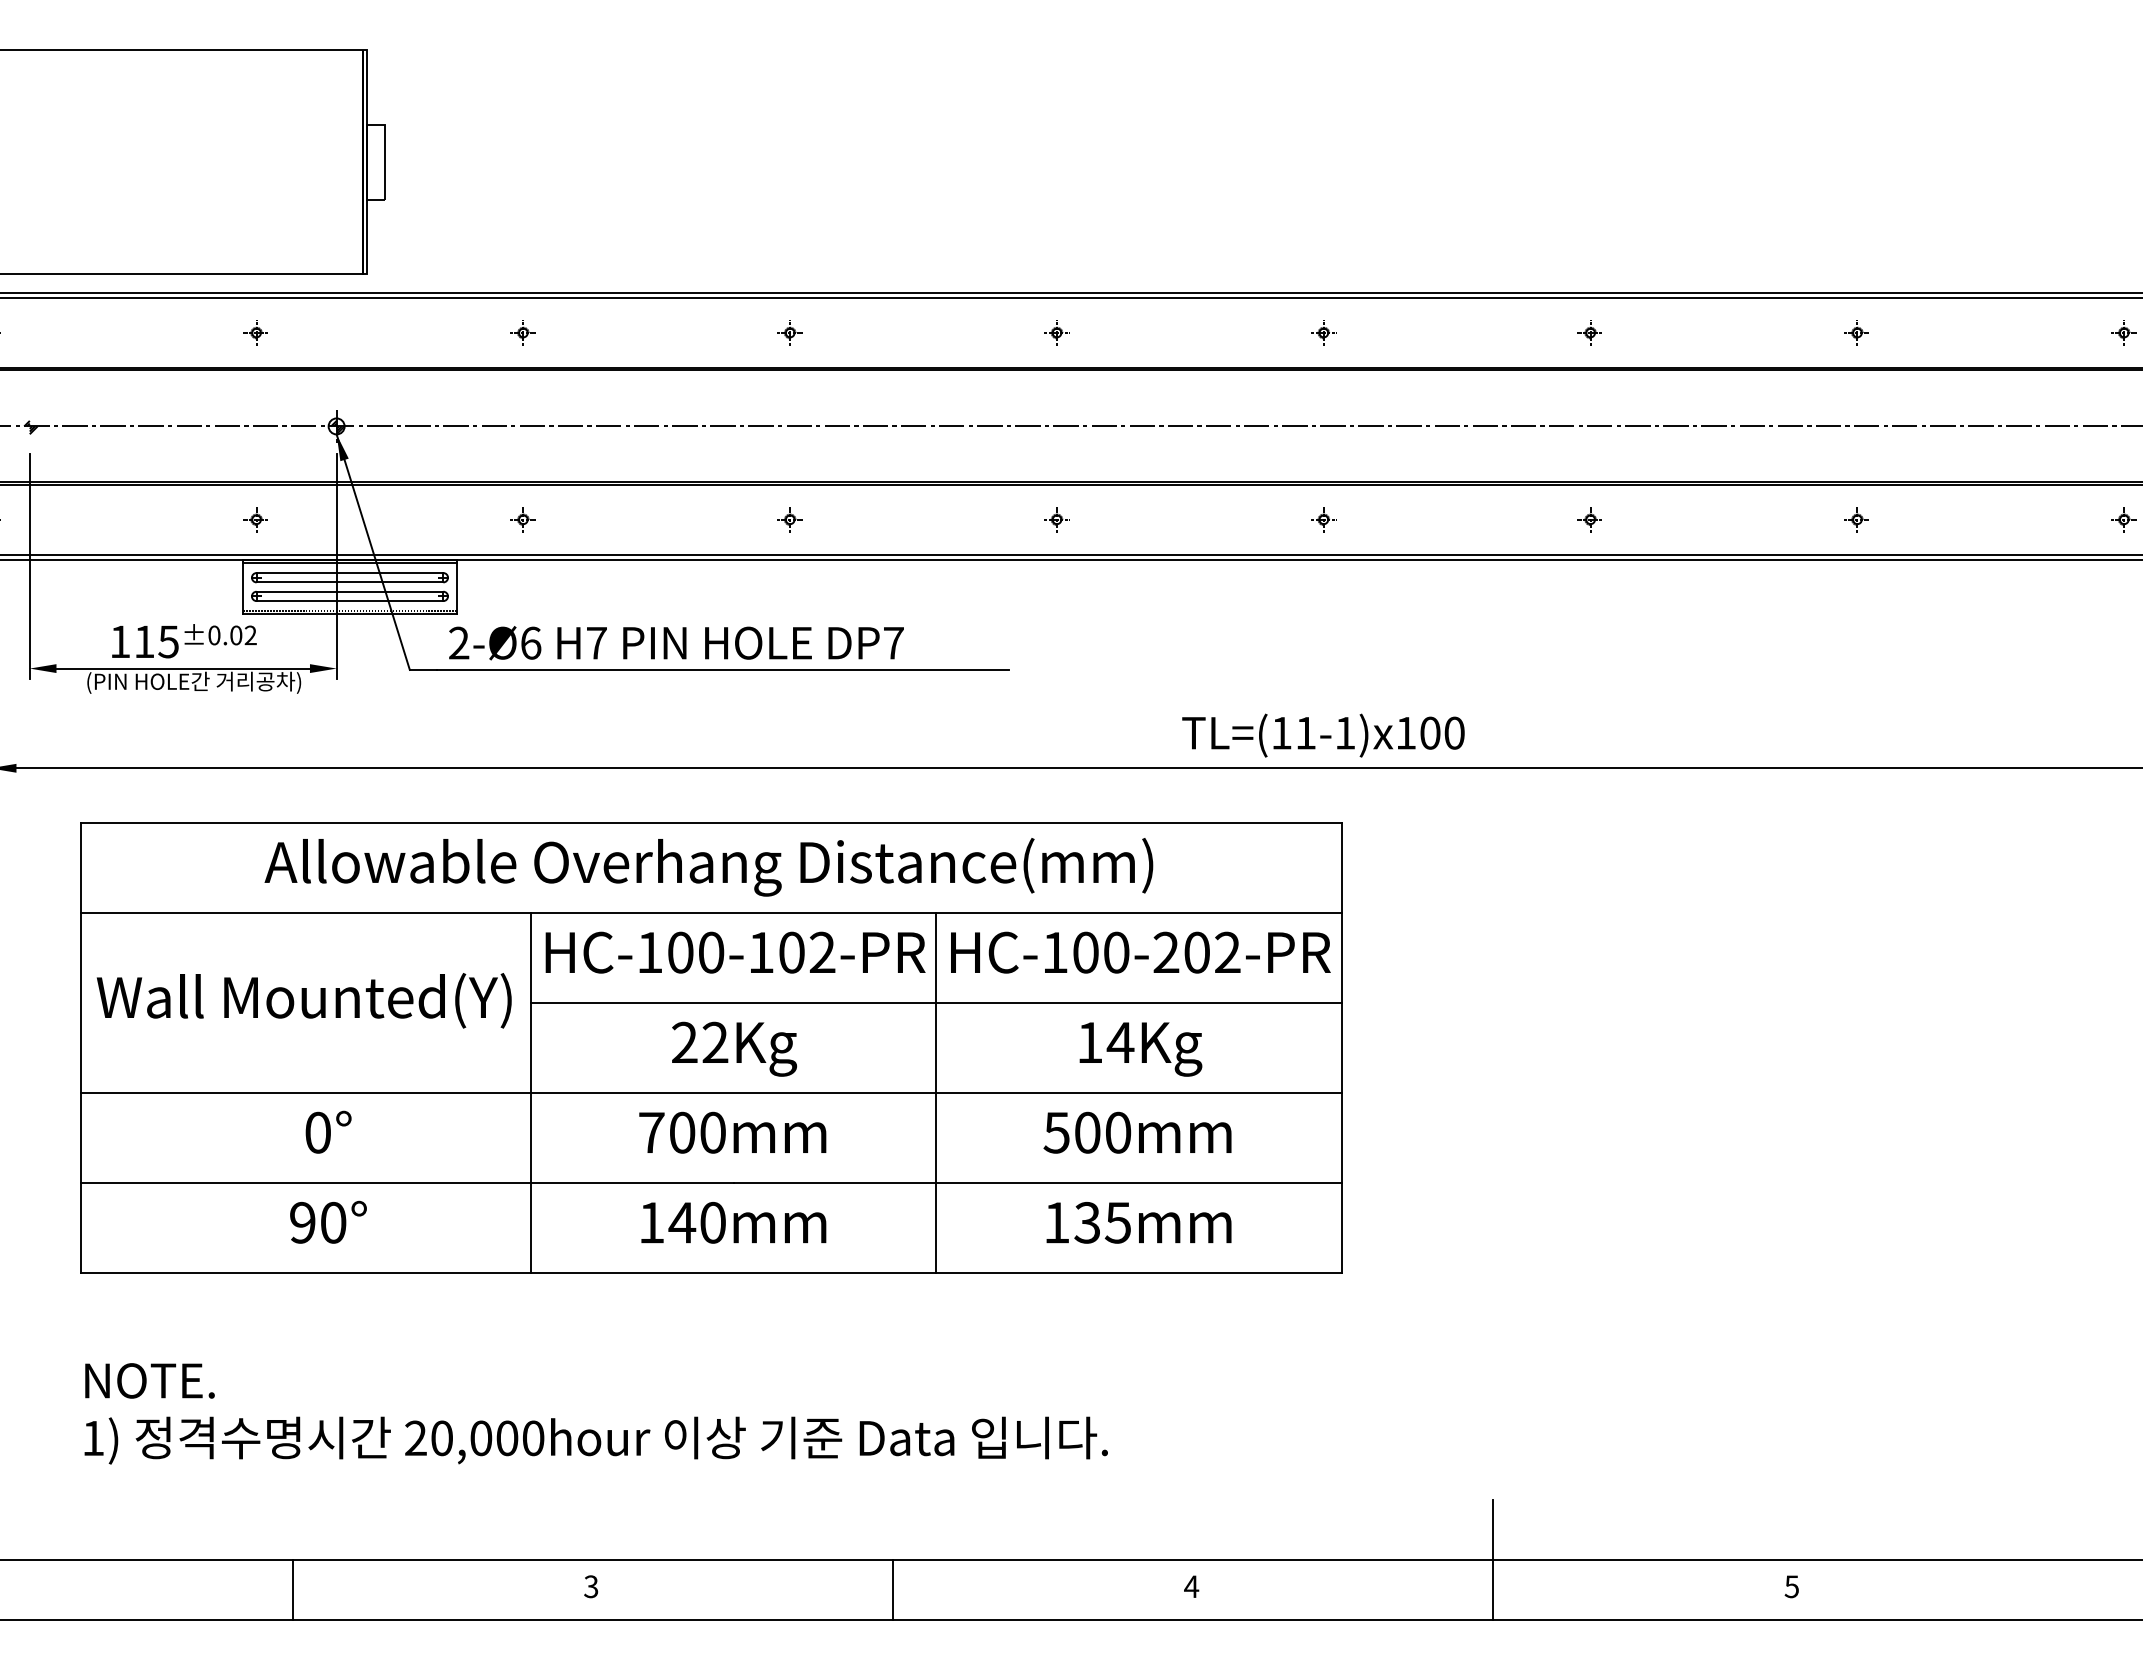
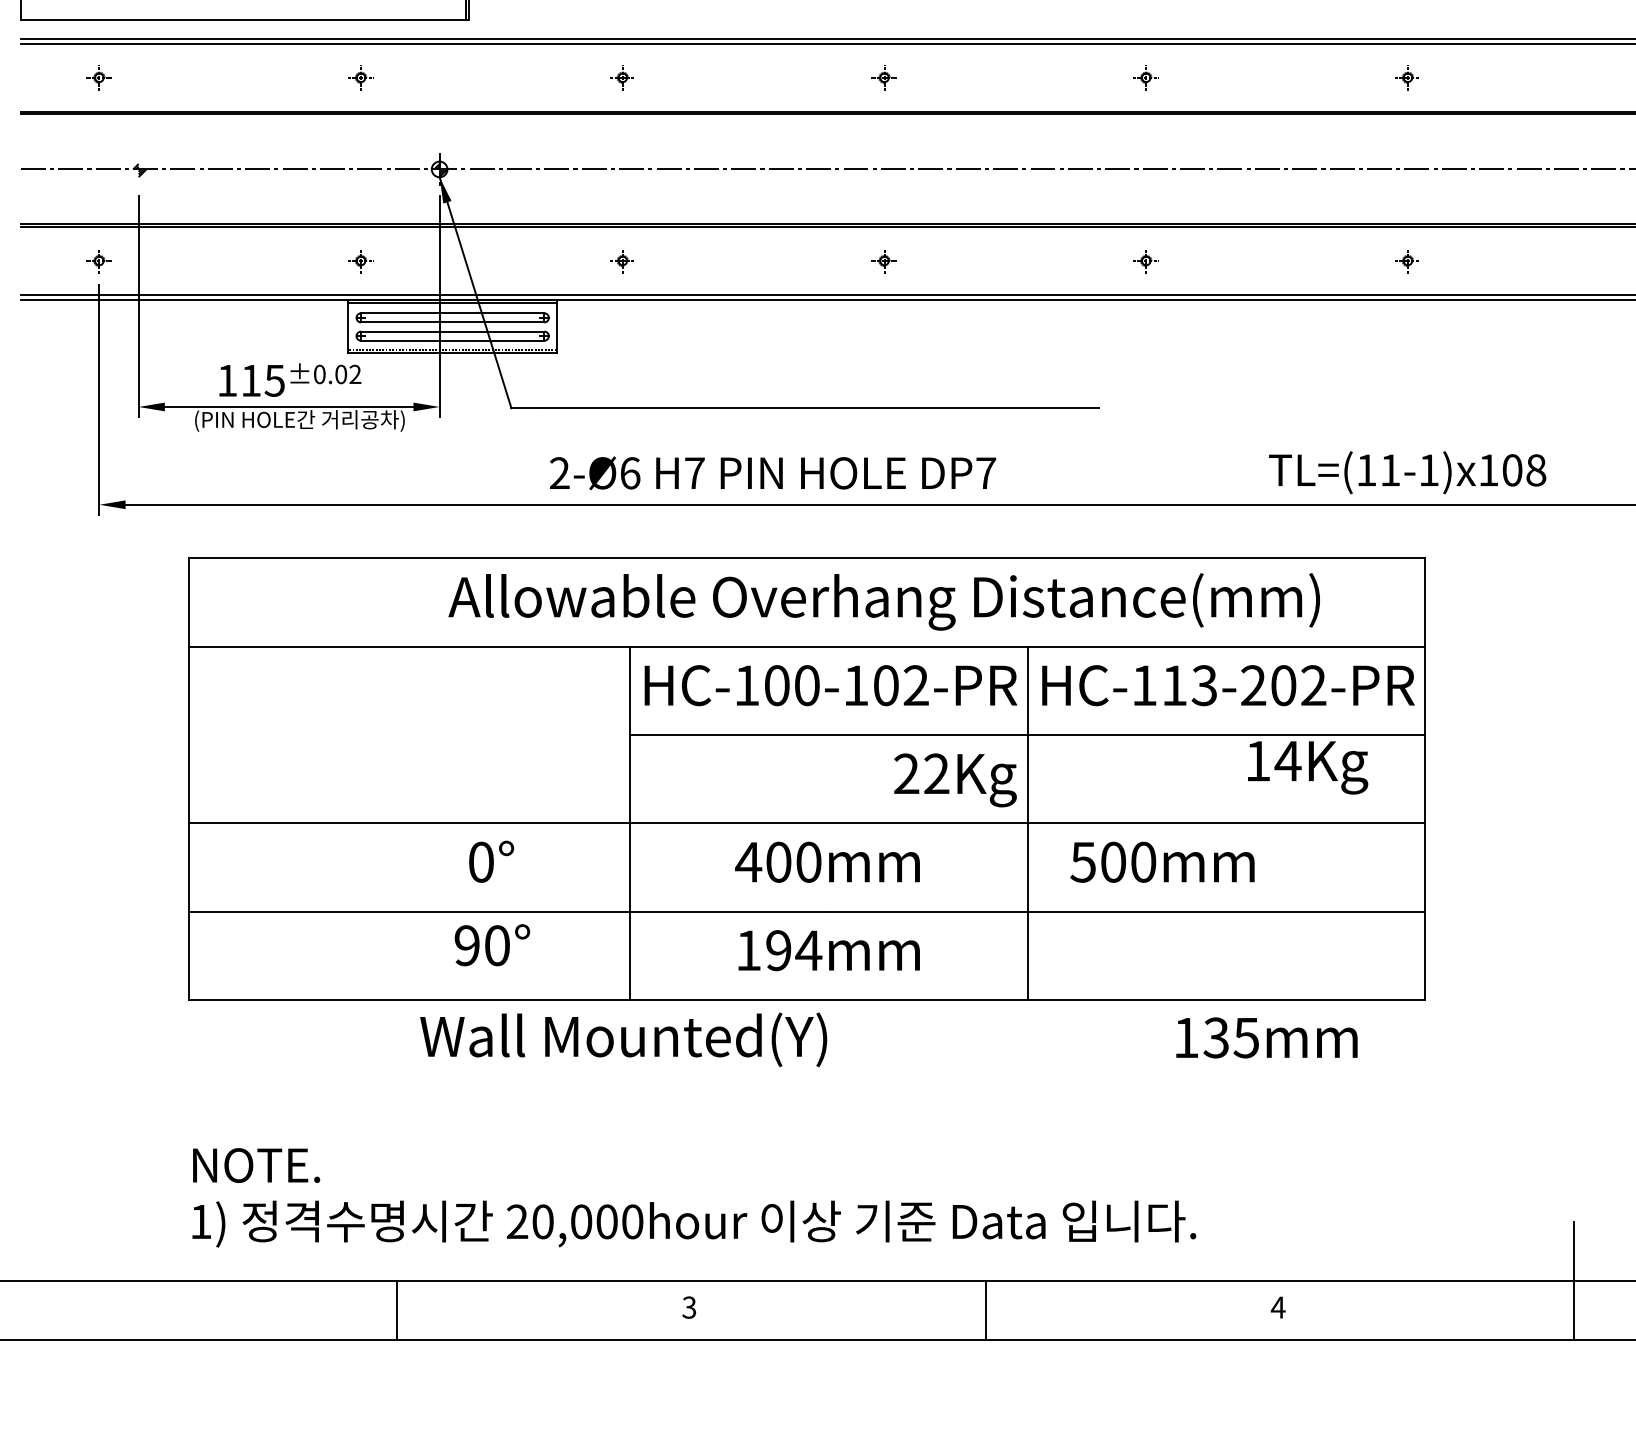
text: (676, 643) -> (773, 473), moved
text: (1454, 732) -> (1536, 469), TL=(11-1)x100 -> TL=(11-1)x108
text: (708, 867) -> (883, 602), moved
text: (1101, 952) -> (1189, 685), HC-100-202-PR -> HC-113-202-PR
text: (303, 1000) -> (622, 1039), moved
text: (734, 1048) -> (955, 779), moved
text: (1140, 1049) -> (1307, 767), moved
text: (328, 1131) -> (491, 861), moved
text: (651, 1132) -> (748, 862), 700mm -> 400mm
text: (1137, 1132) -> (1162, 862), moved
text: (328, 1221) -> (492, 944), moved
text: (697, 1222) -> (793, 950), 140mm -> 194mm
text: (1138, 1222) -> (1266, 1037), moved
text: (595, 1413) -> (693, 1197), moved

